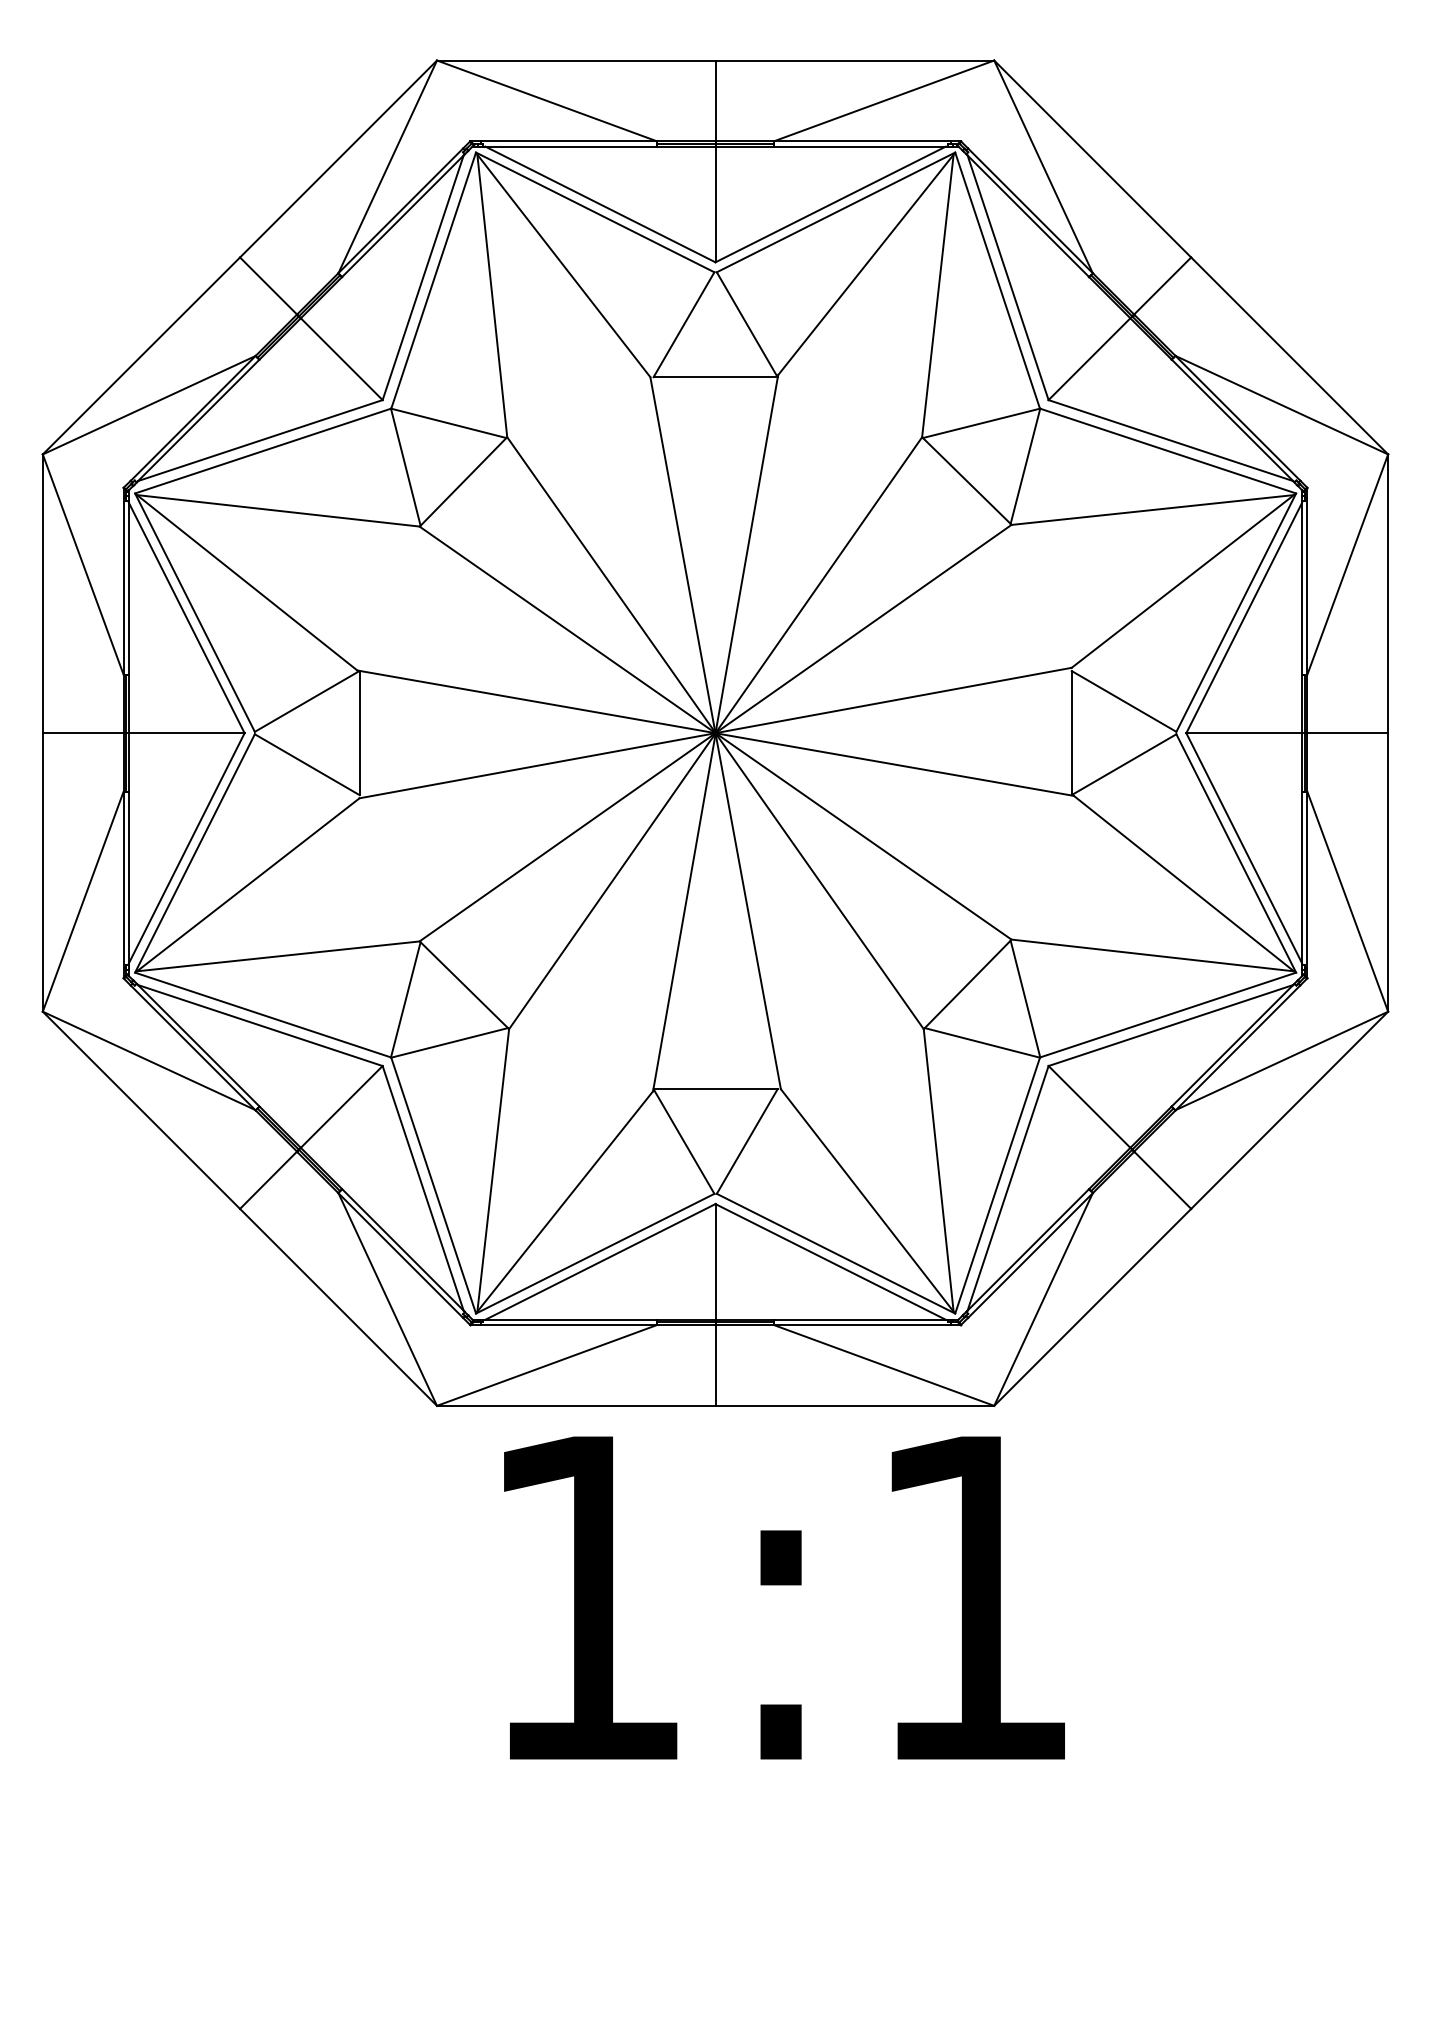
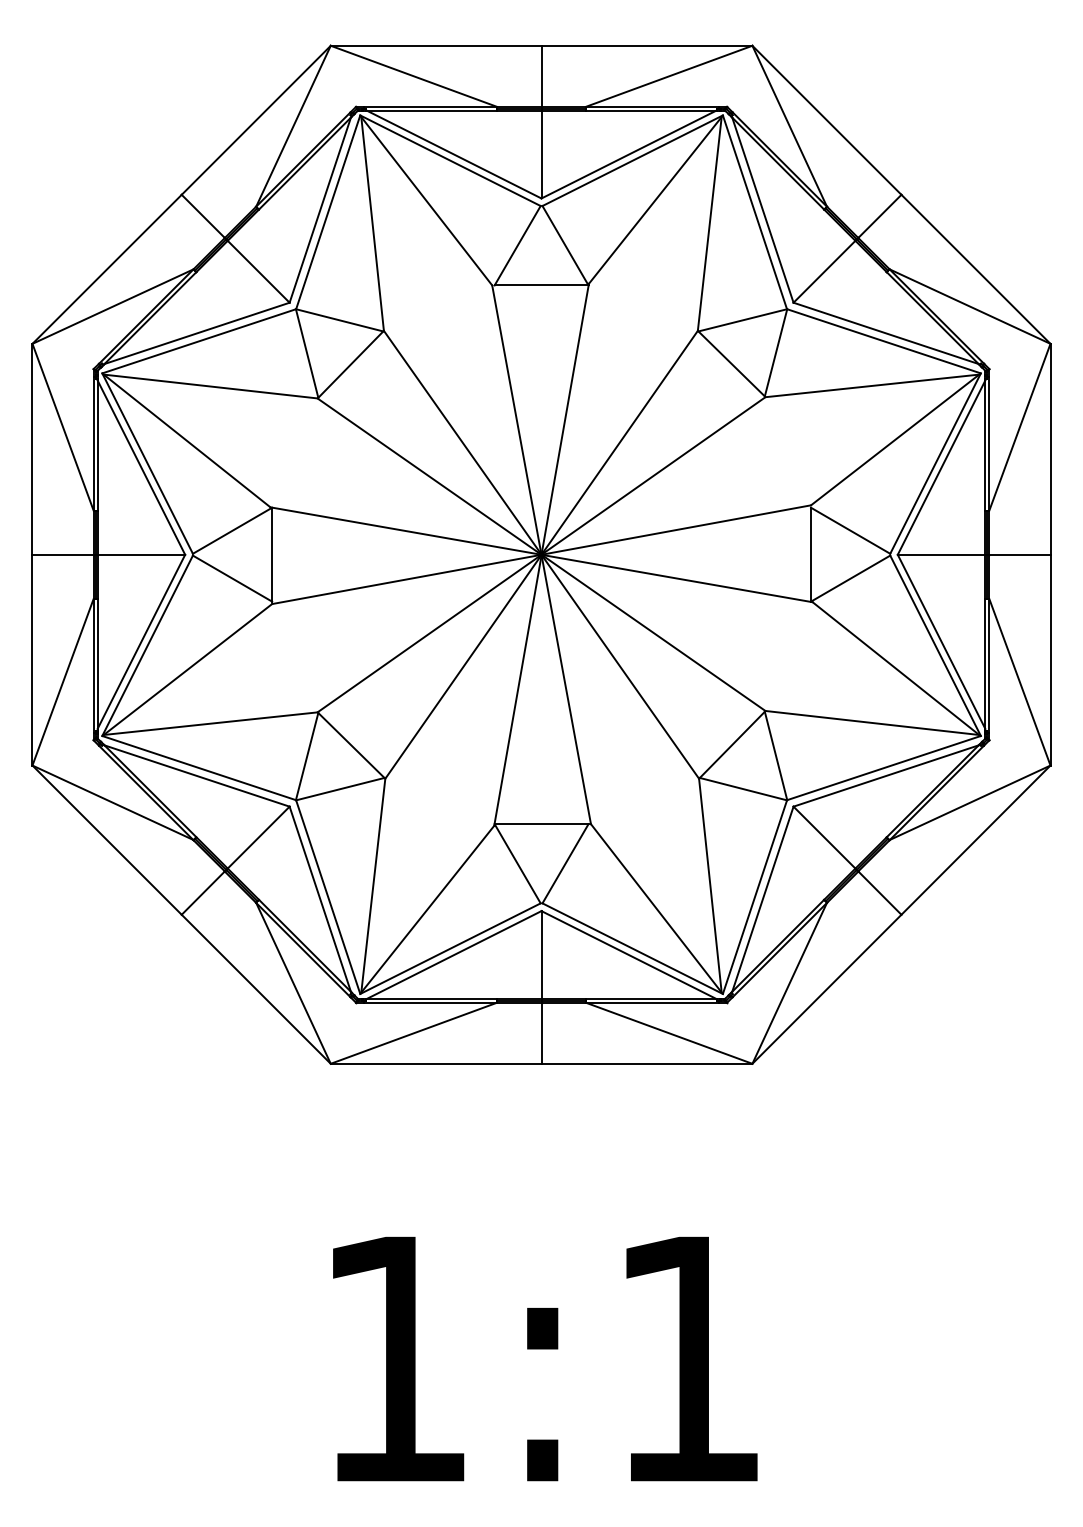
text: (784, 1597) -> (545, 1358), moved

